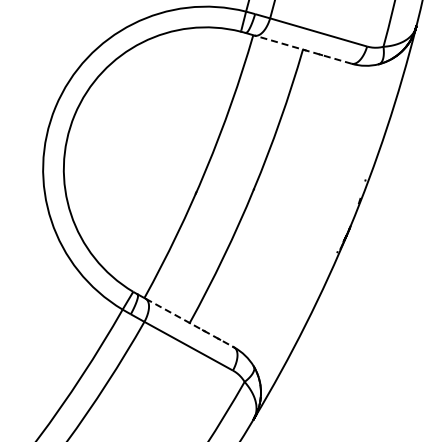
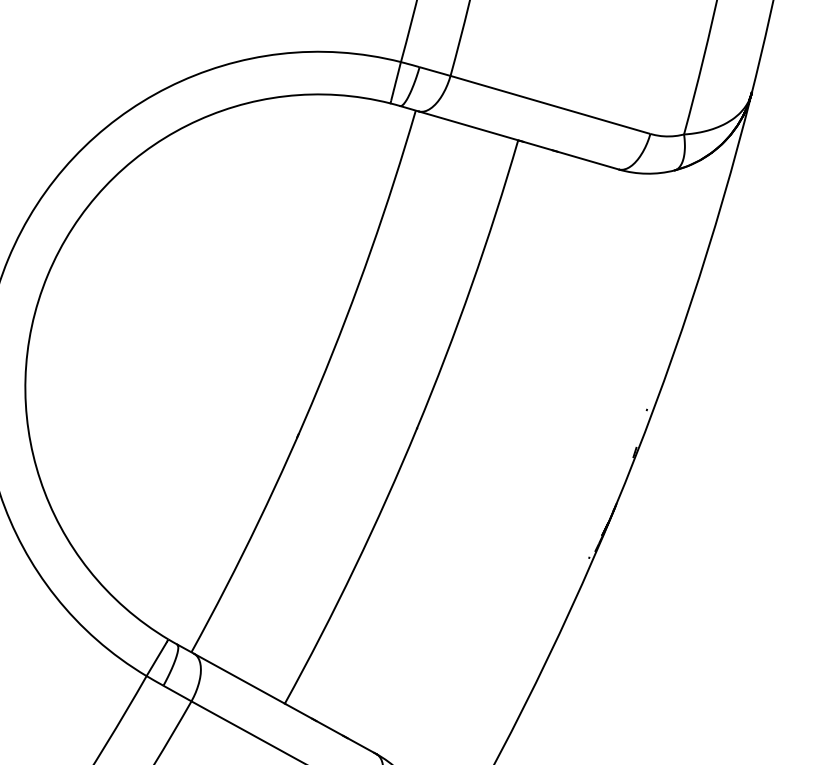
line: (302, 49) -> (517, 140), dashed -> solid
line: (190, 323) -> (286, 704), dashed -> solid

